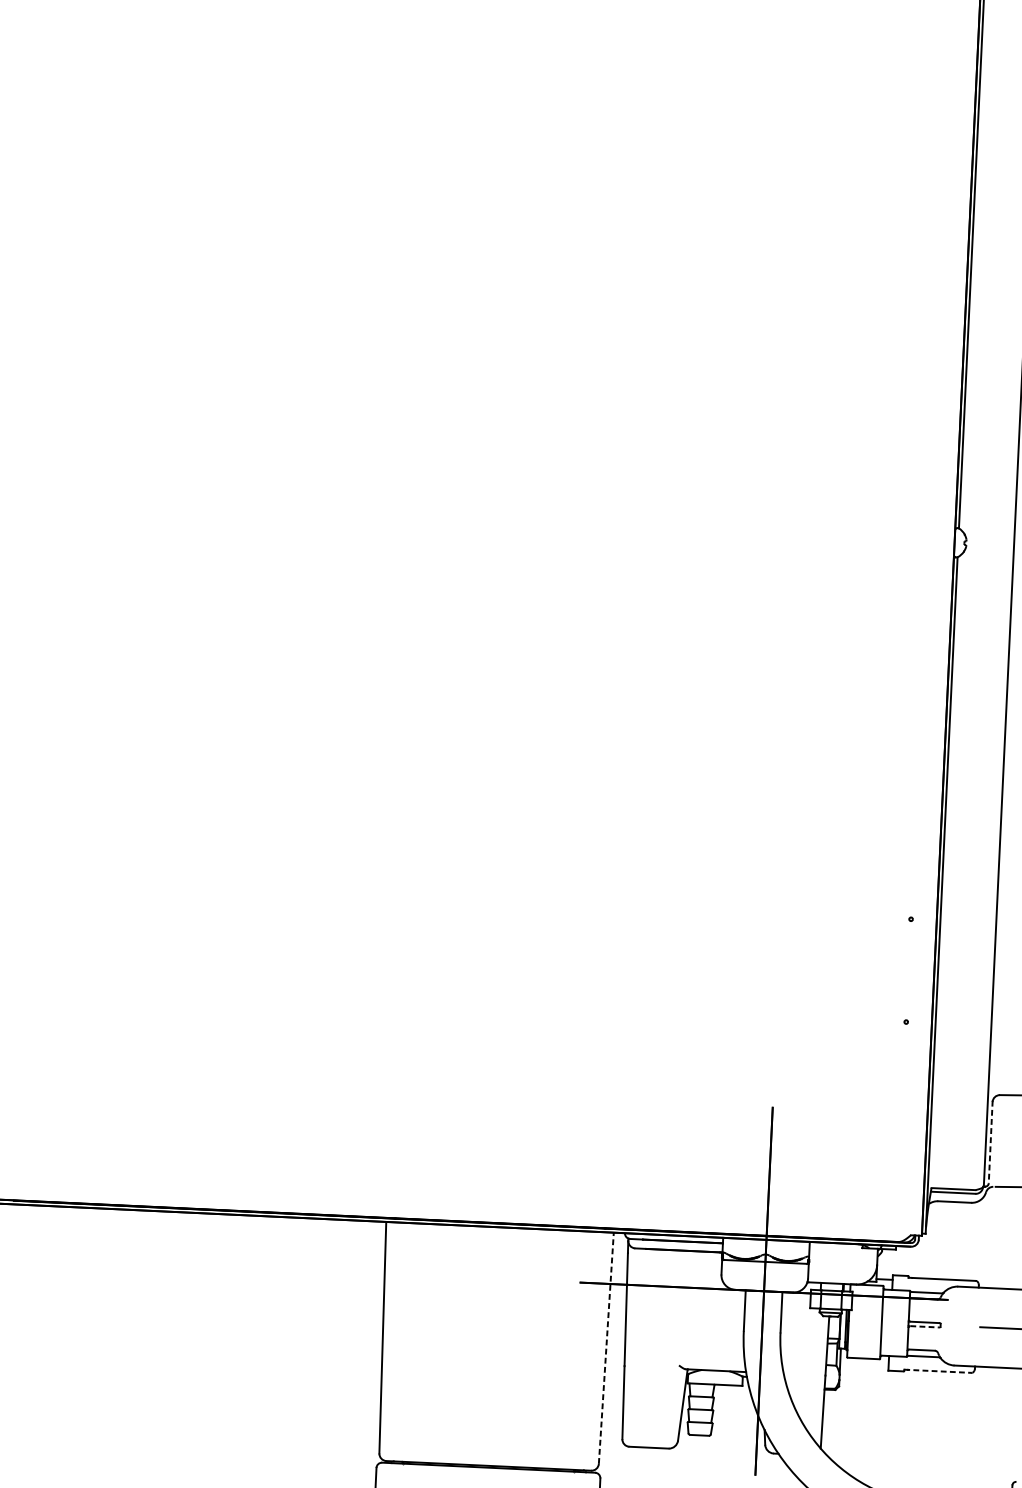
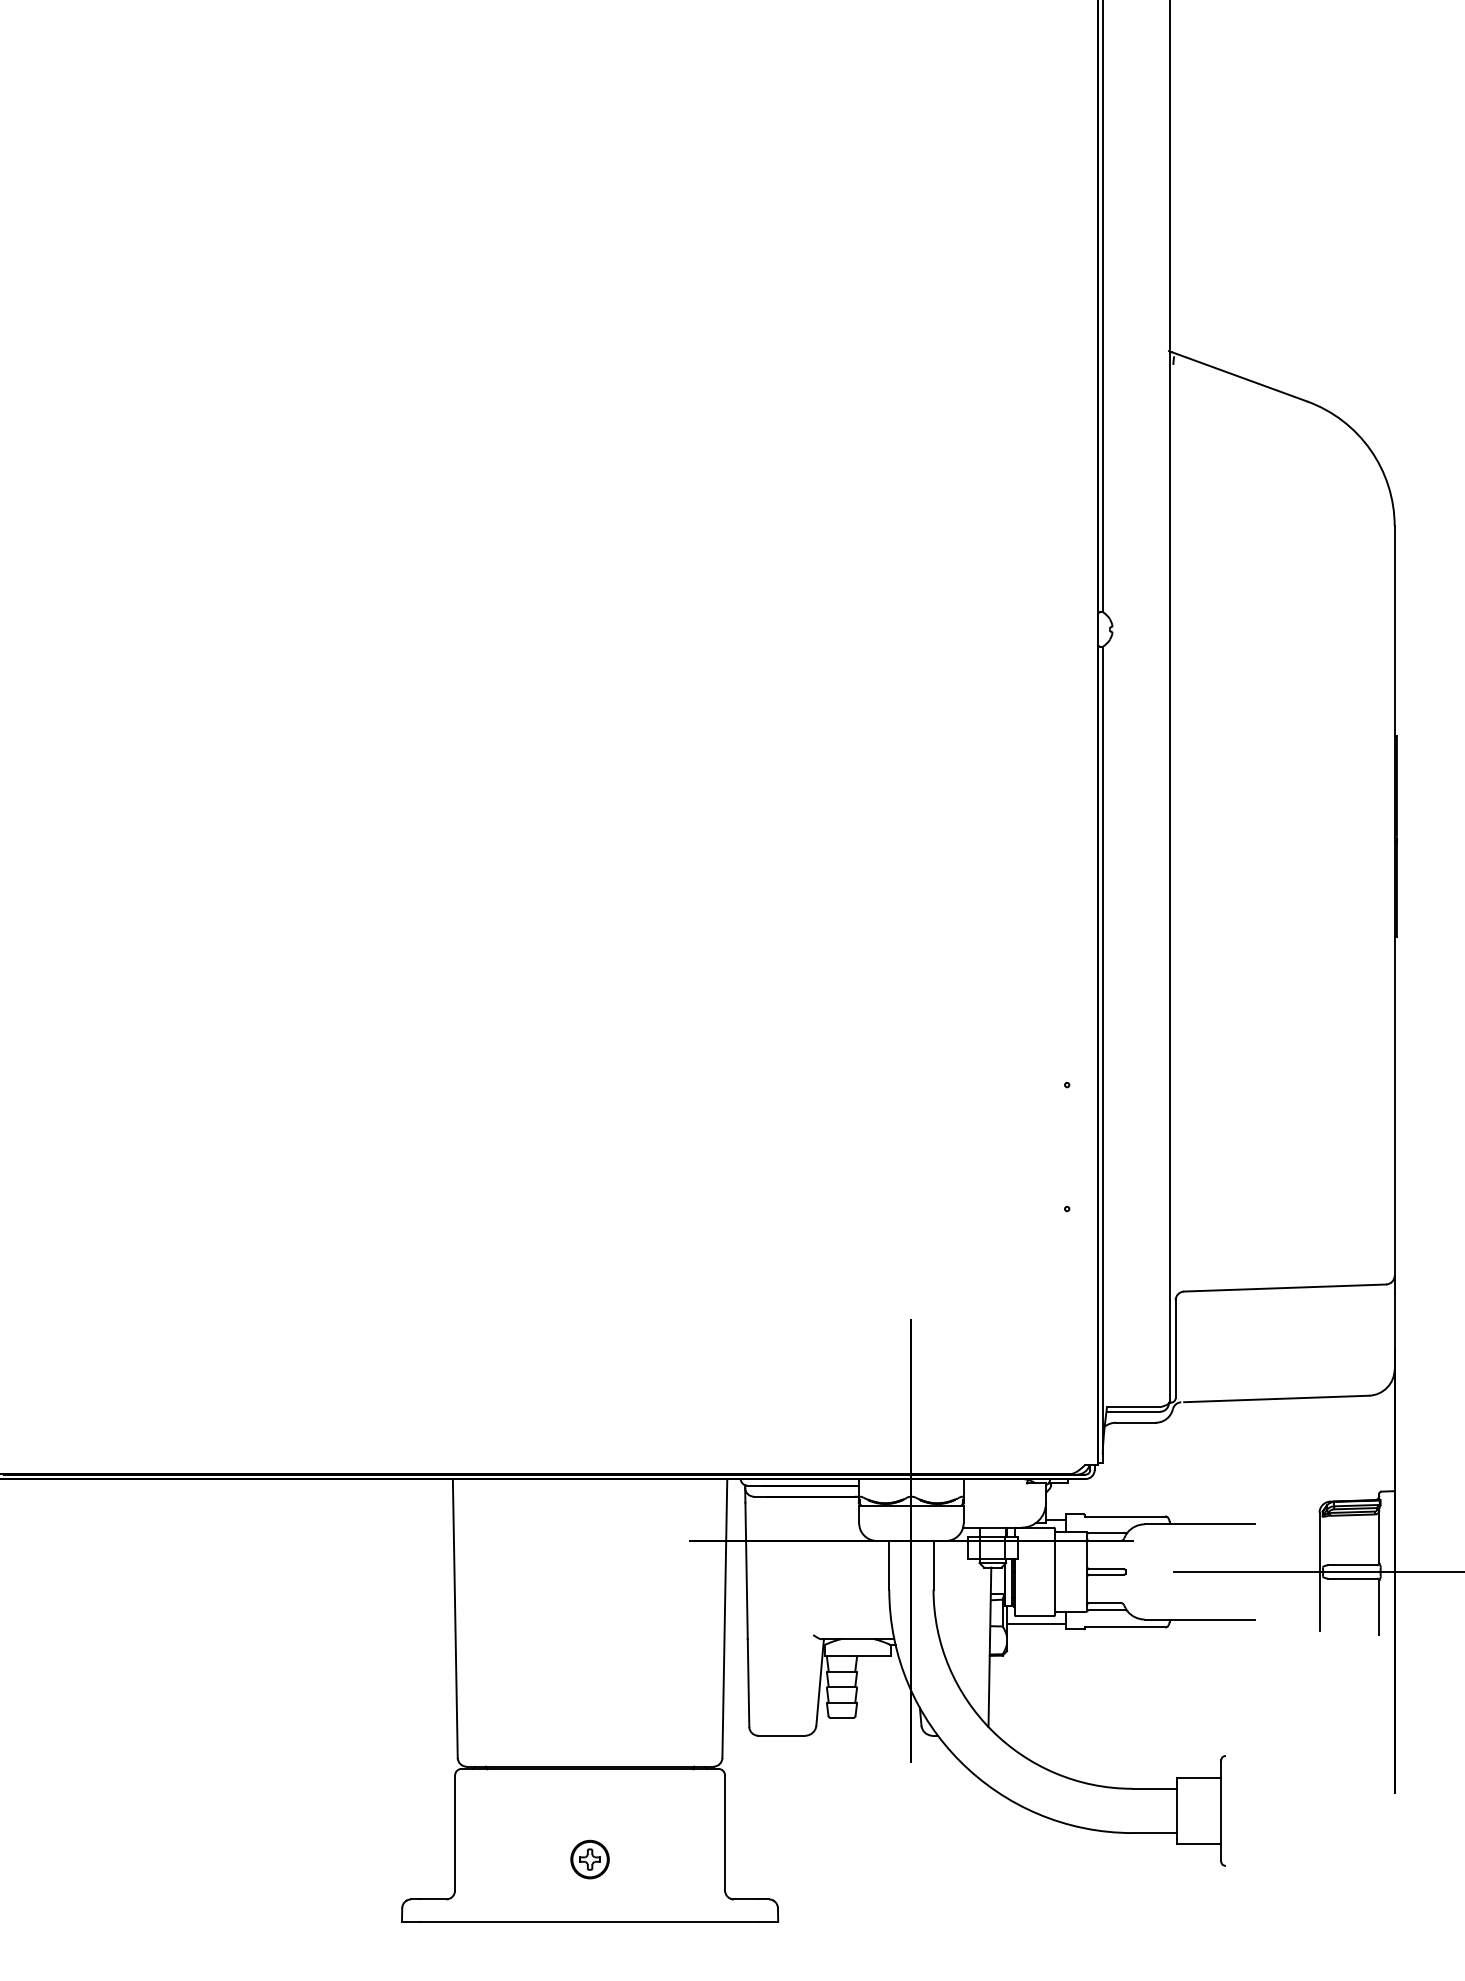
line: (990, 1141) -> (1175, 1348), dashed -> solid
line: (925, 1326) -> (1107, 1574), dashed -> solid
line: (606, 1348) -> (724, 1618), dashed -> solid
line: (864, 1364) -> (1036, 1623), added
line: (938, 1371) -> (1125, 1627), dashed -> solid

